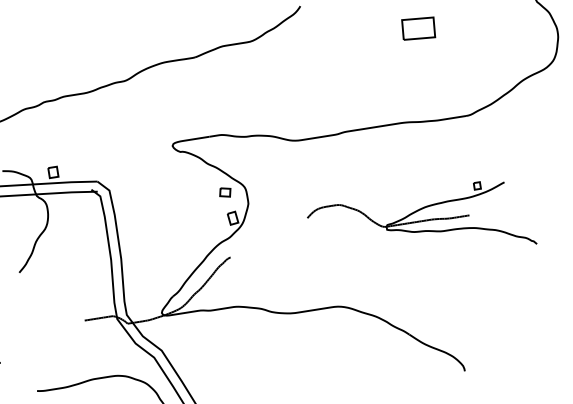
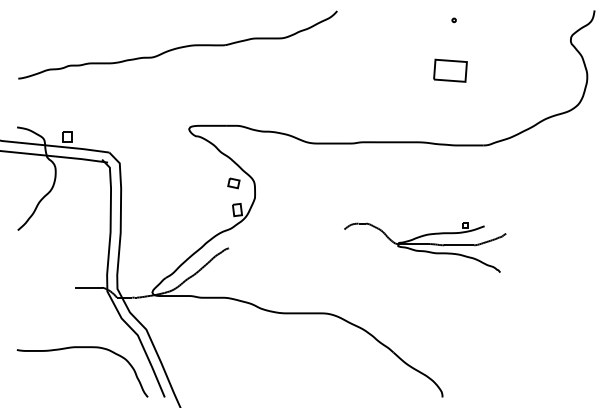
part: (418, 28) -> (450, 70), moved
part: (421, 226) -> (422, 247), size x0.7

